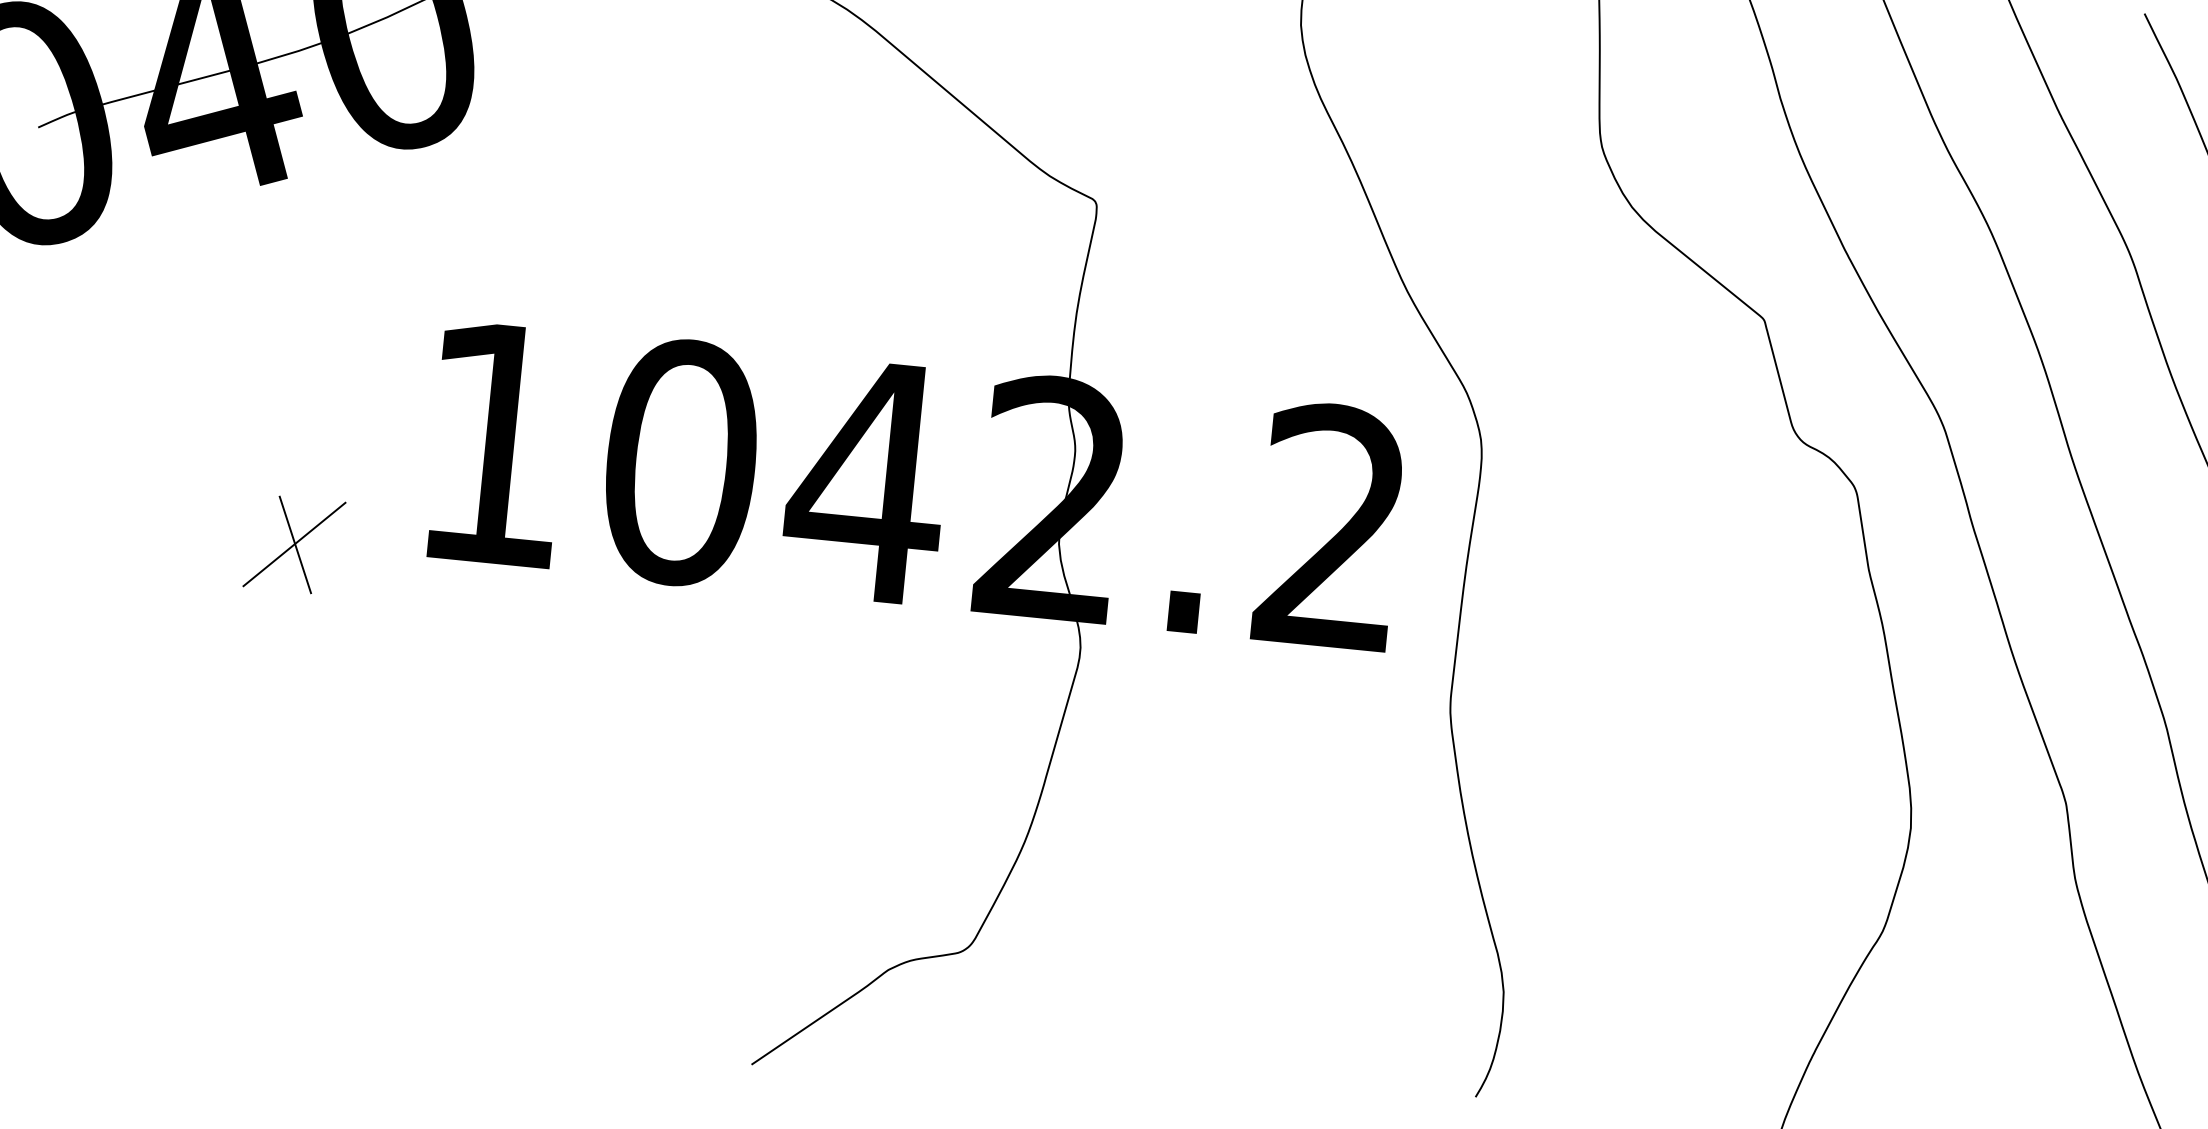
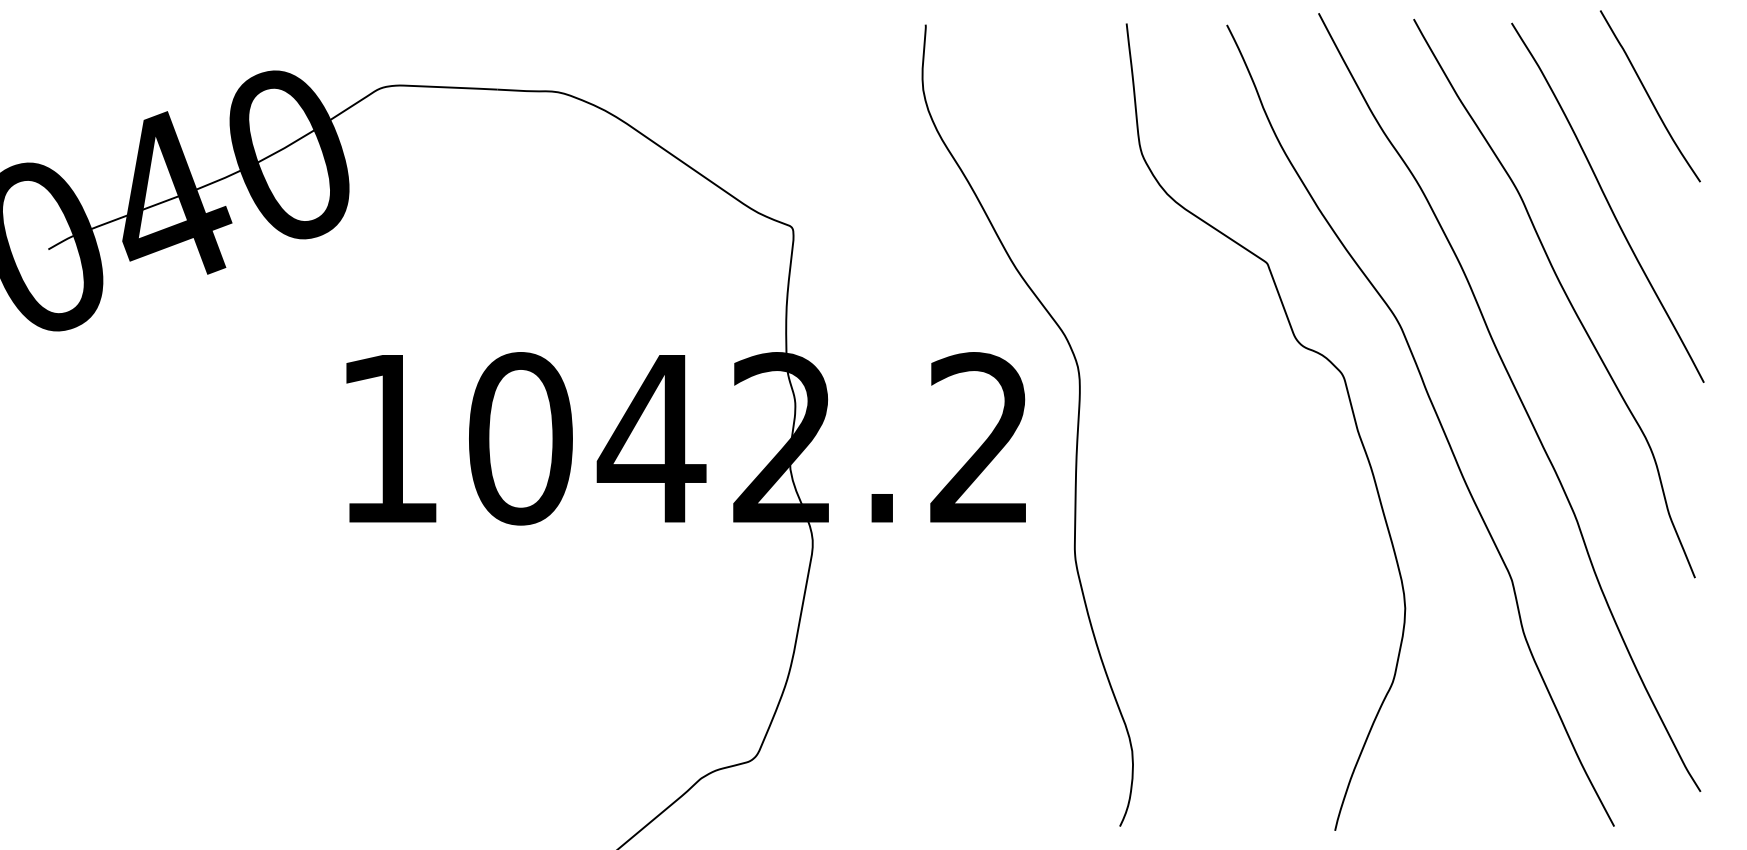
part: (294, 543) -> (256, 522), removed

